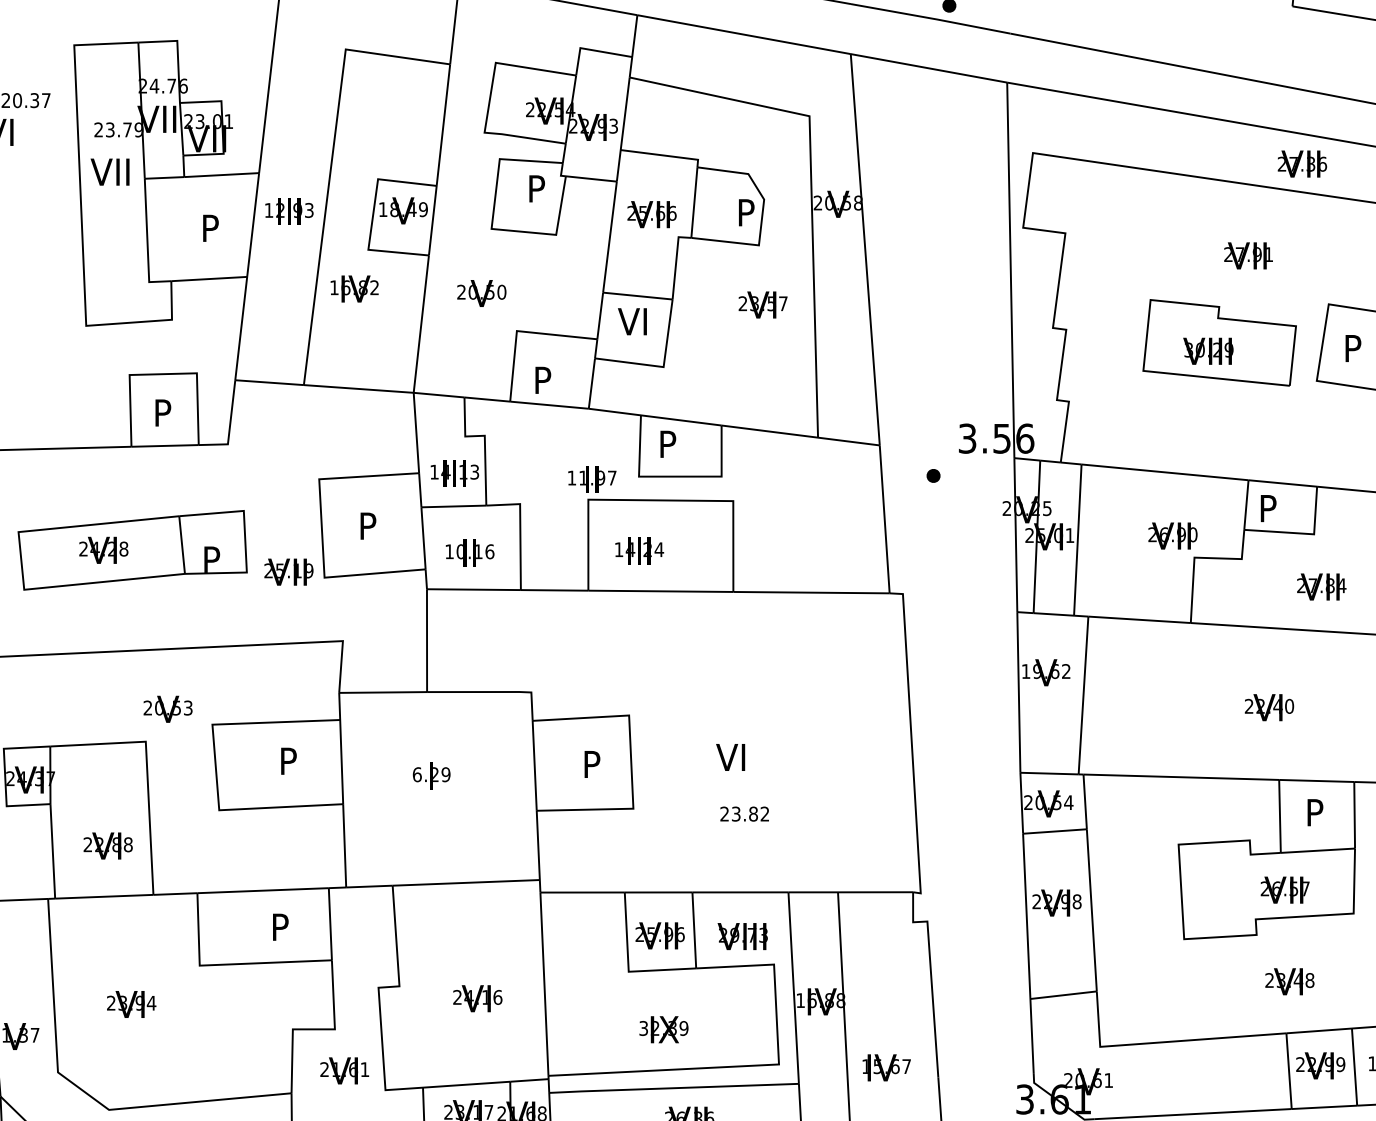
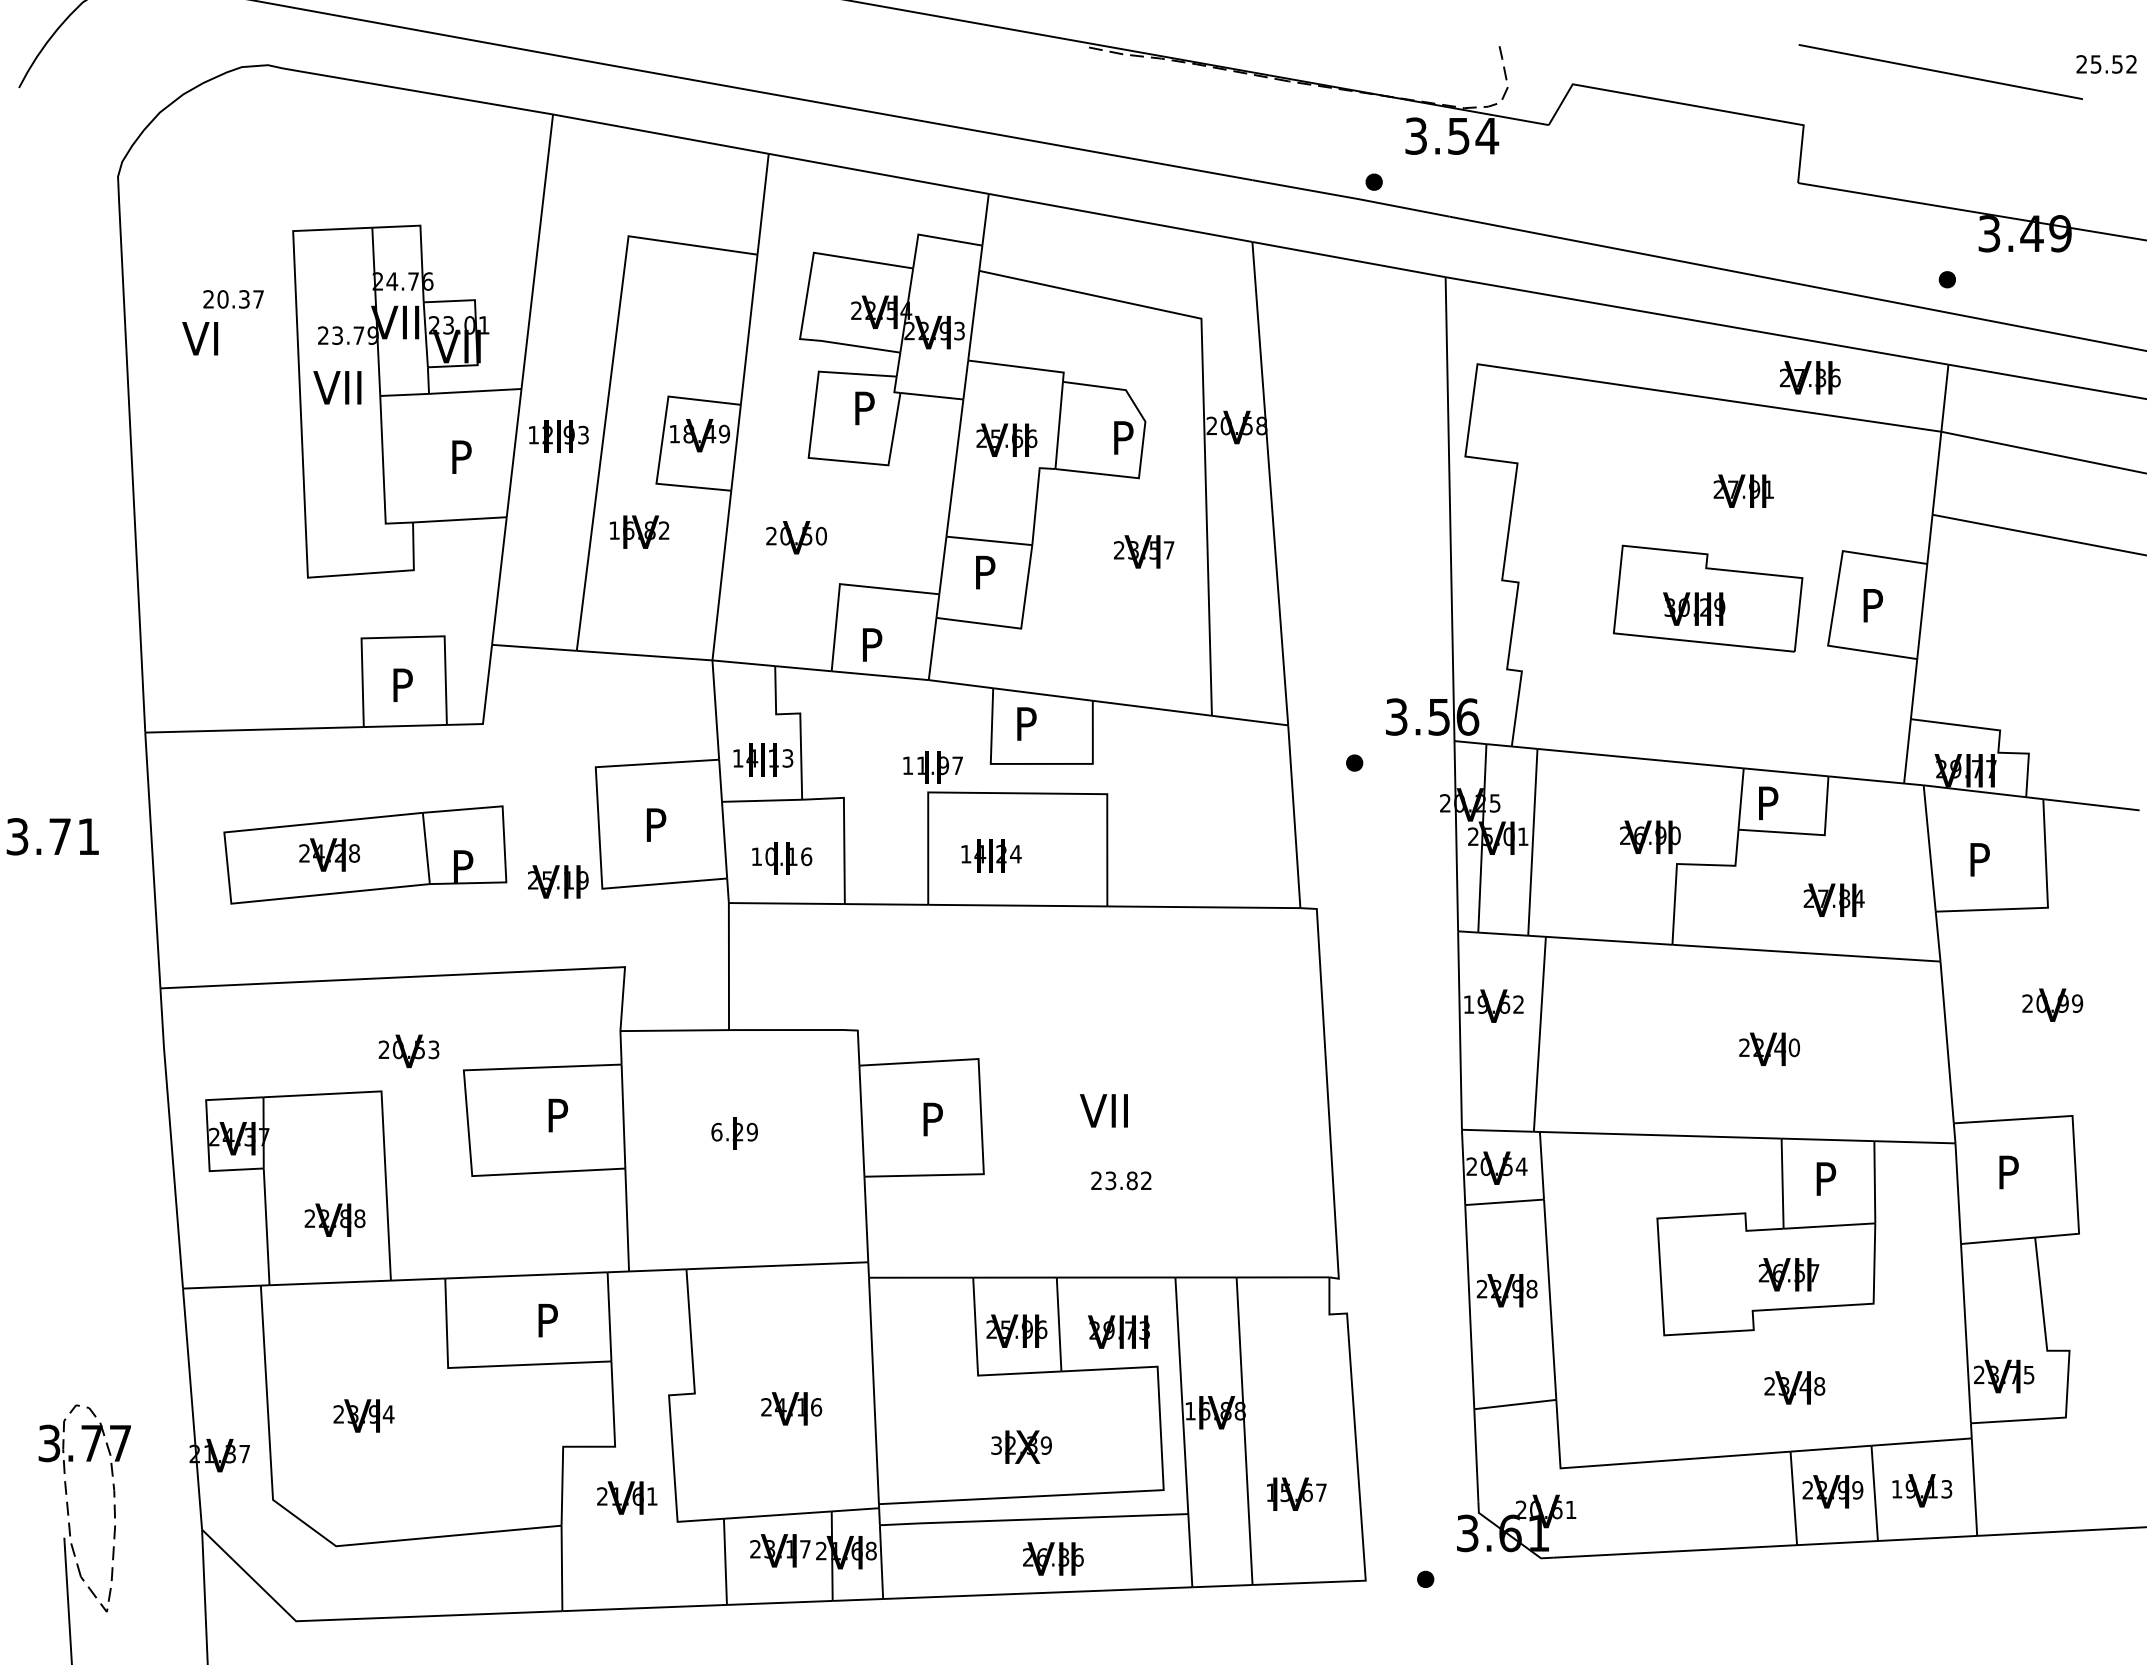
text: (632, 321) -> (982, 572), VI -> P
text: (730, 757) -> (1103, 1110), VI -> VII

